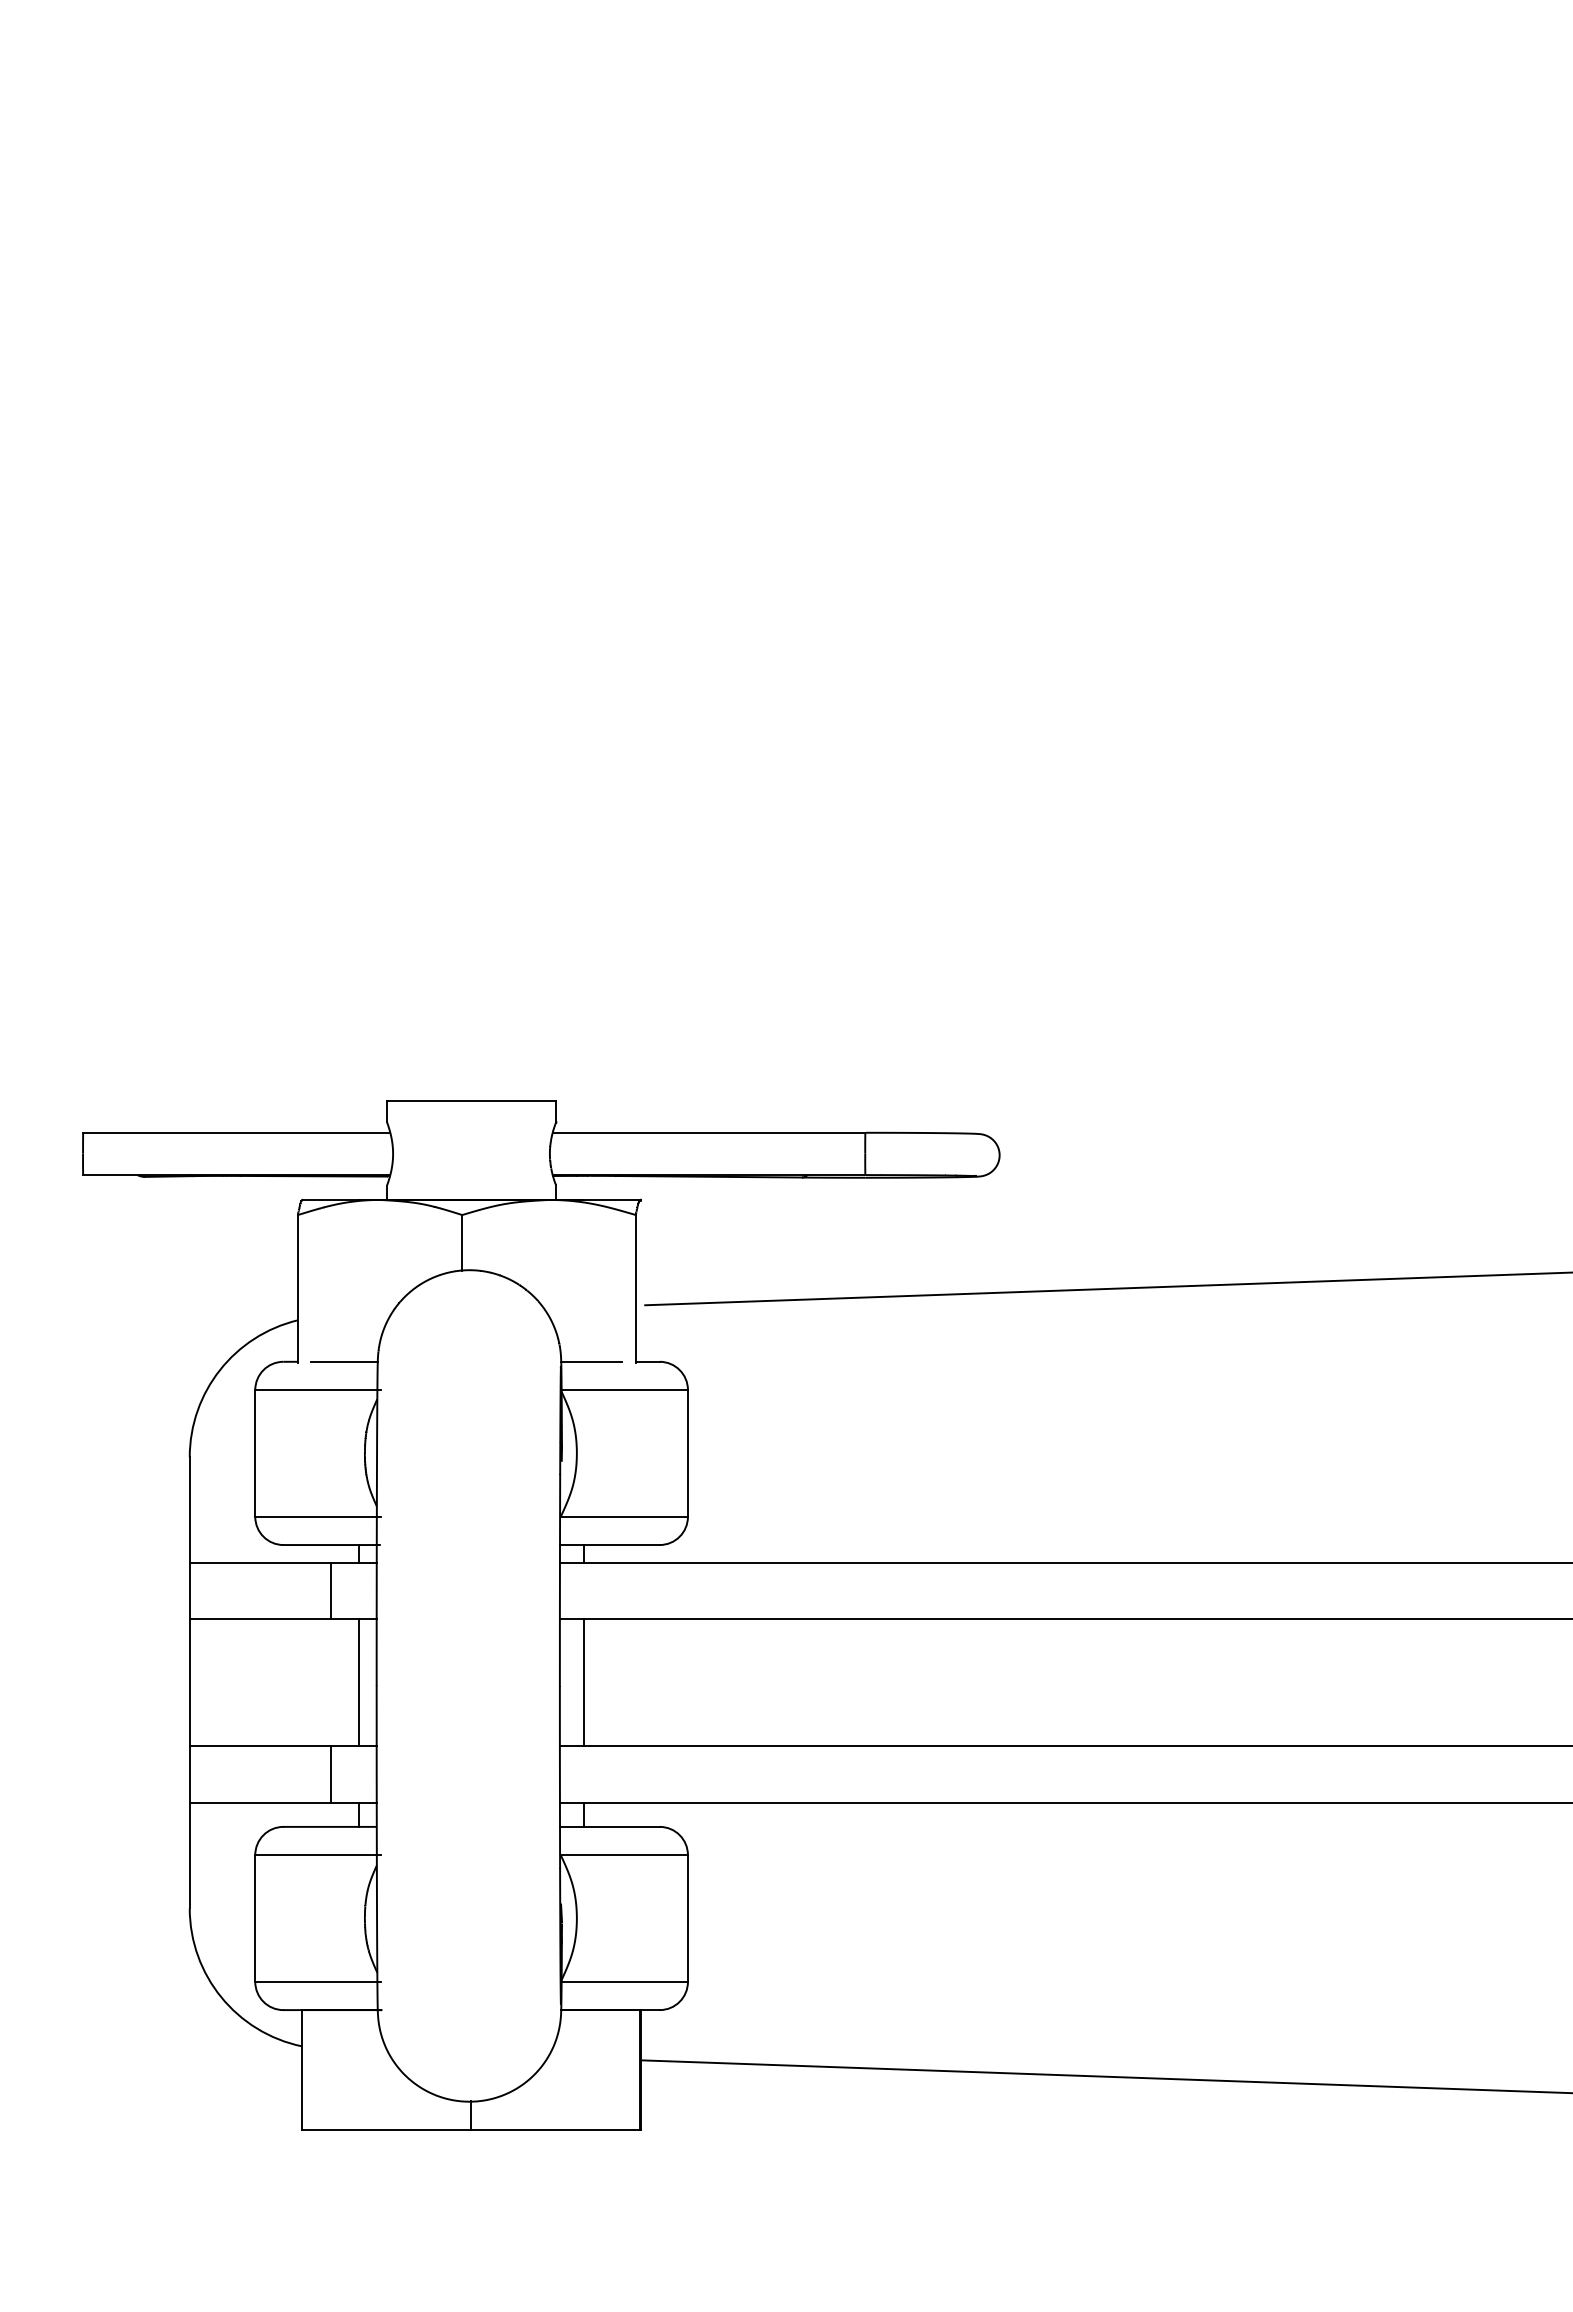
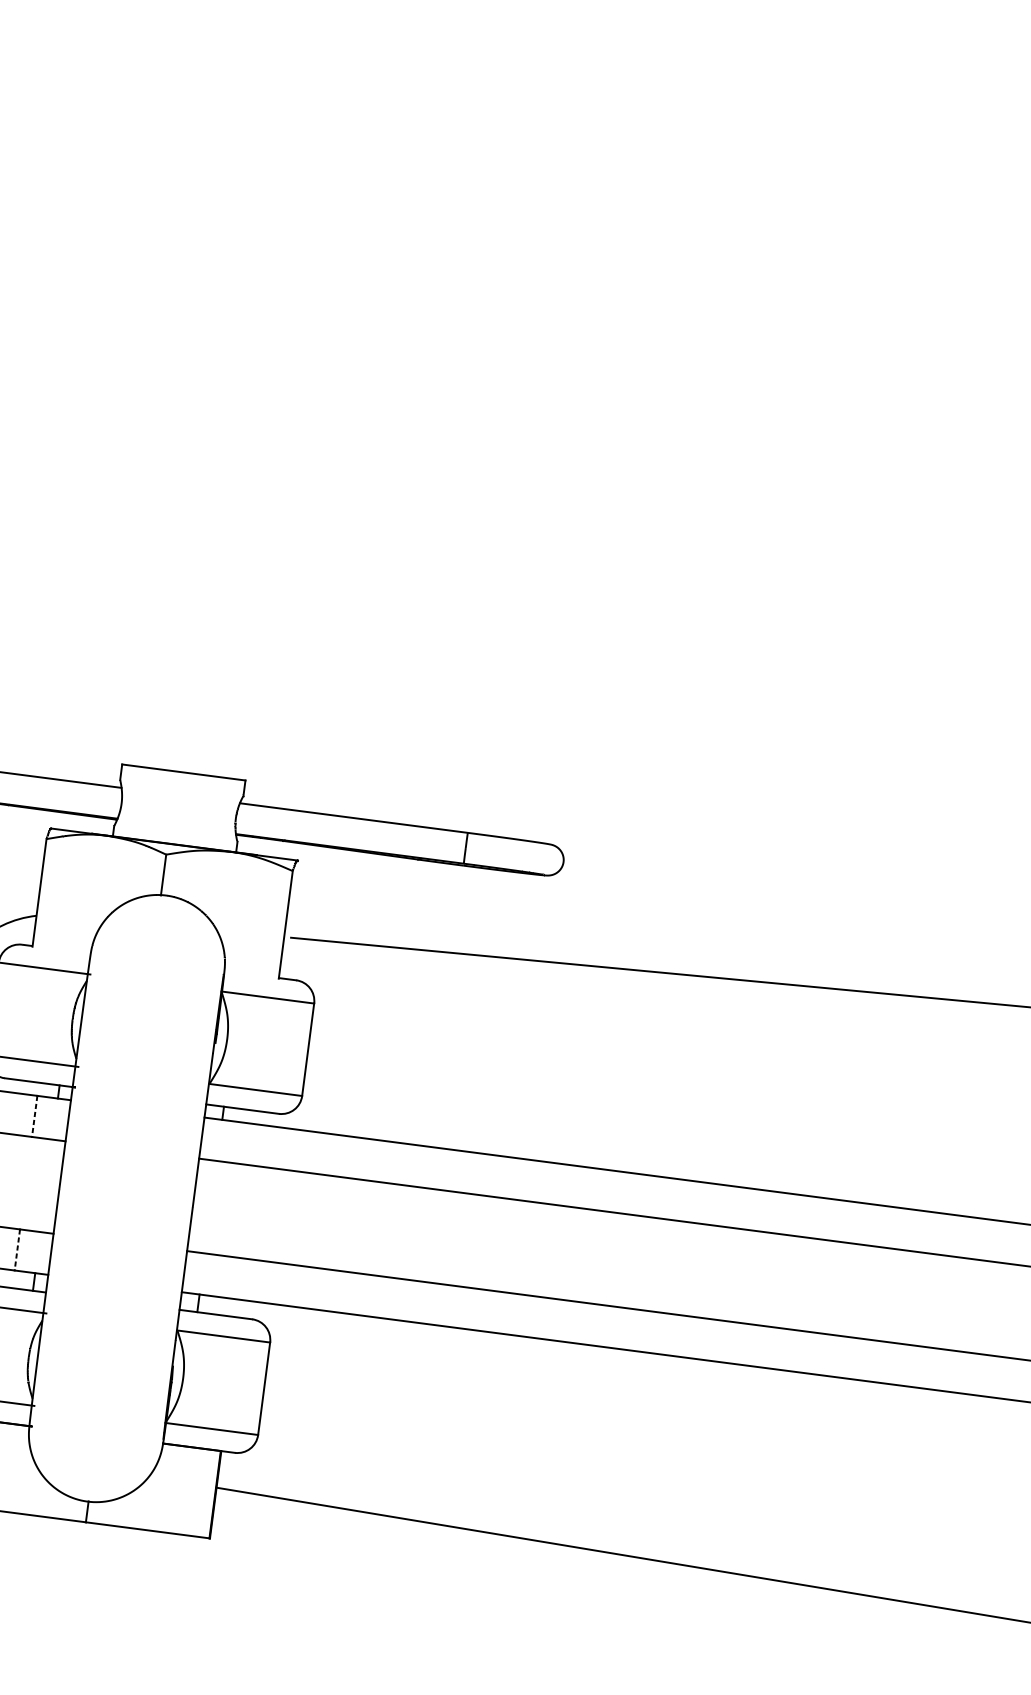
line: (343, 1361) -> (65, 950), removed
line: (591, 1361) -> (246, 973), removed
line: (330, 1591) -> (34, 1116), solid -> dashed
line: (358, 1682) -> (46, 1185), removed
line: (584, 1682) -> (211, 1206), removed
line: (330, 1774) -> (17, 1249), solid -> dashed

